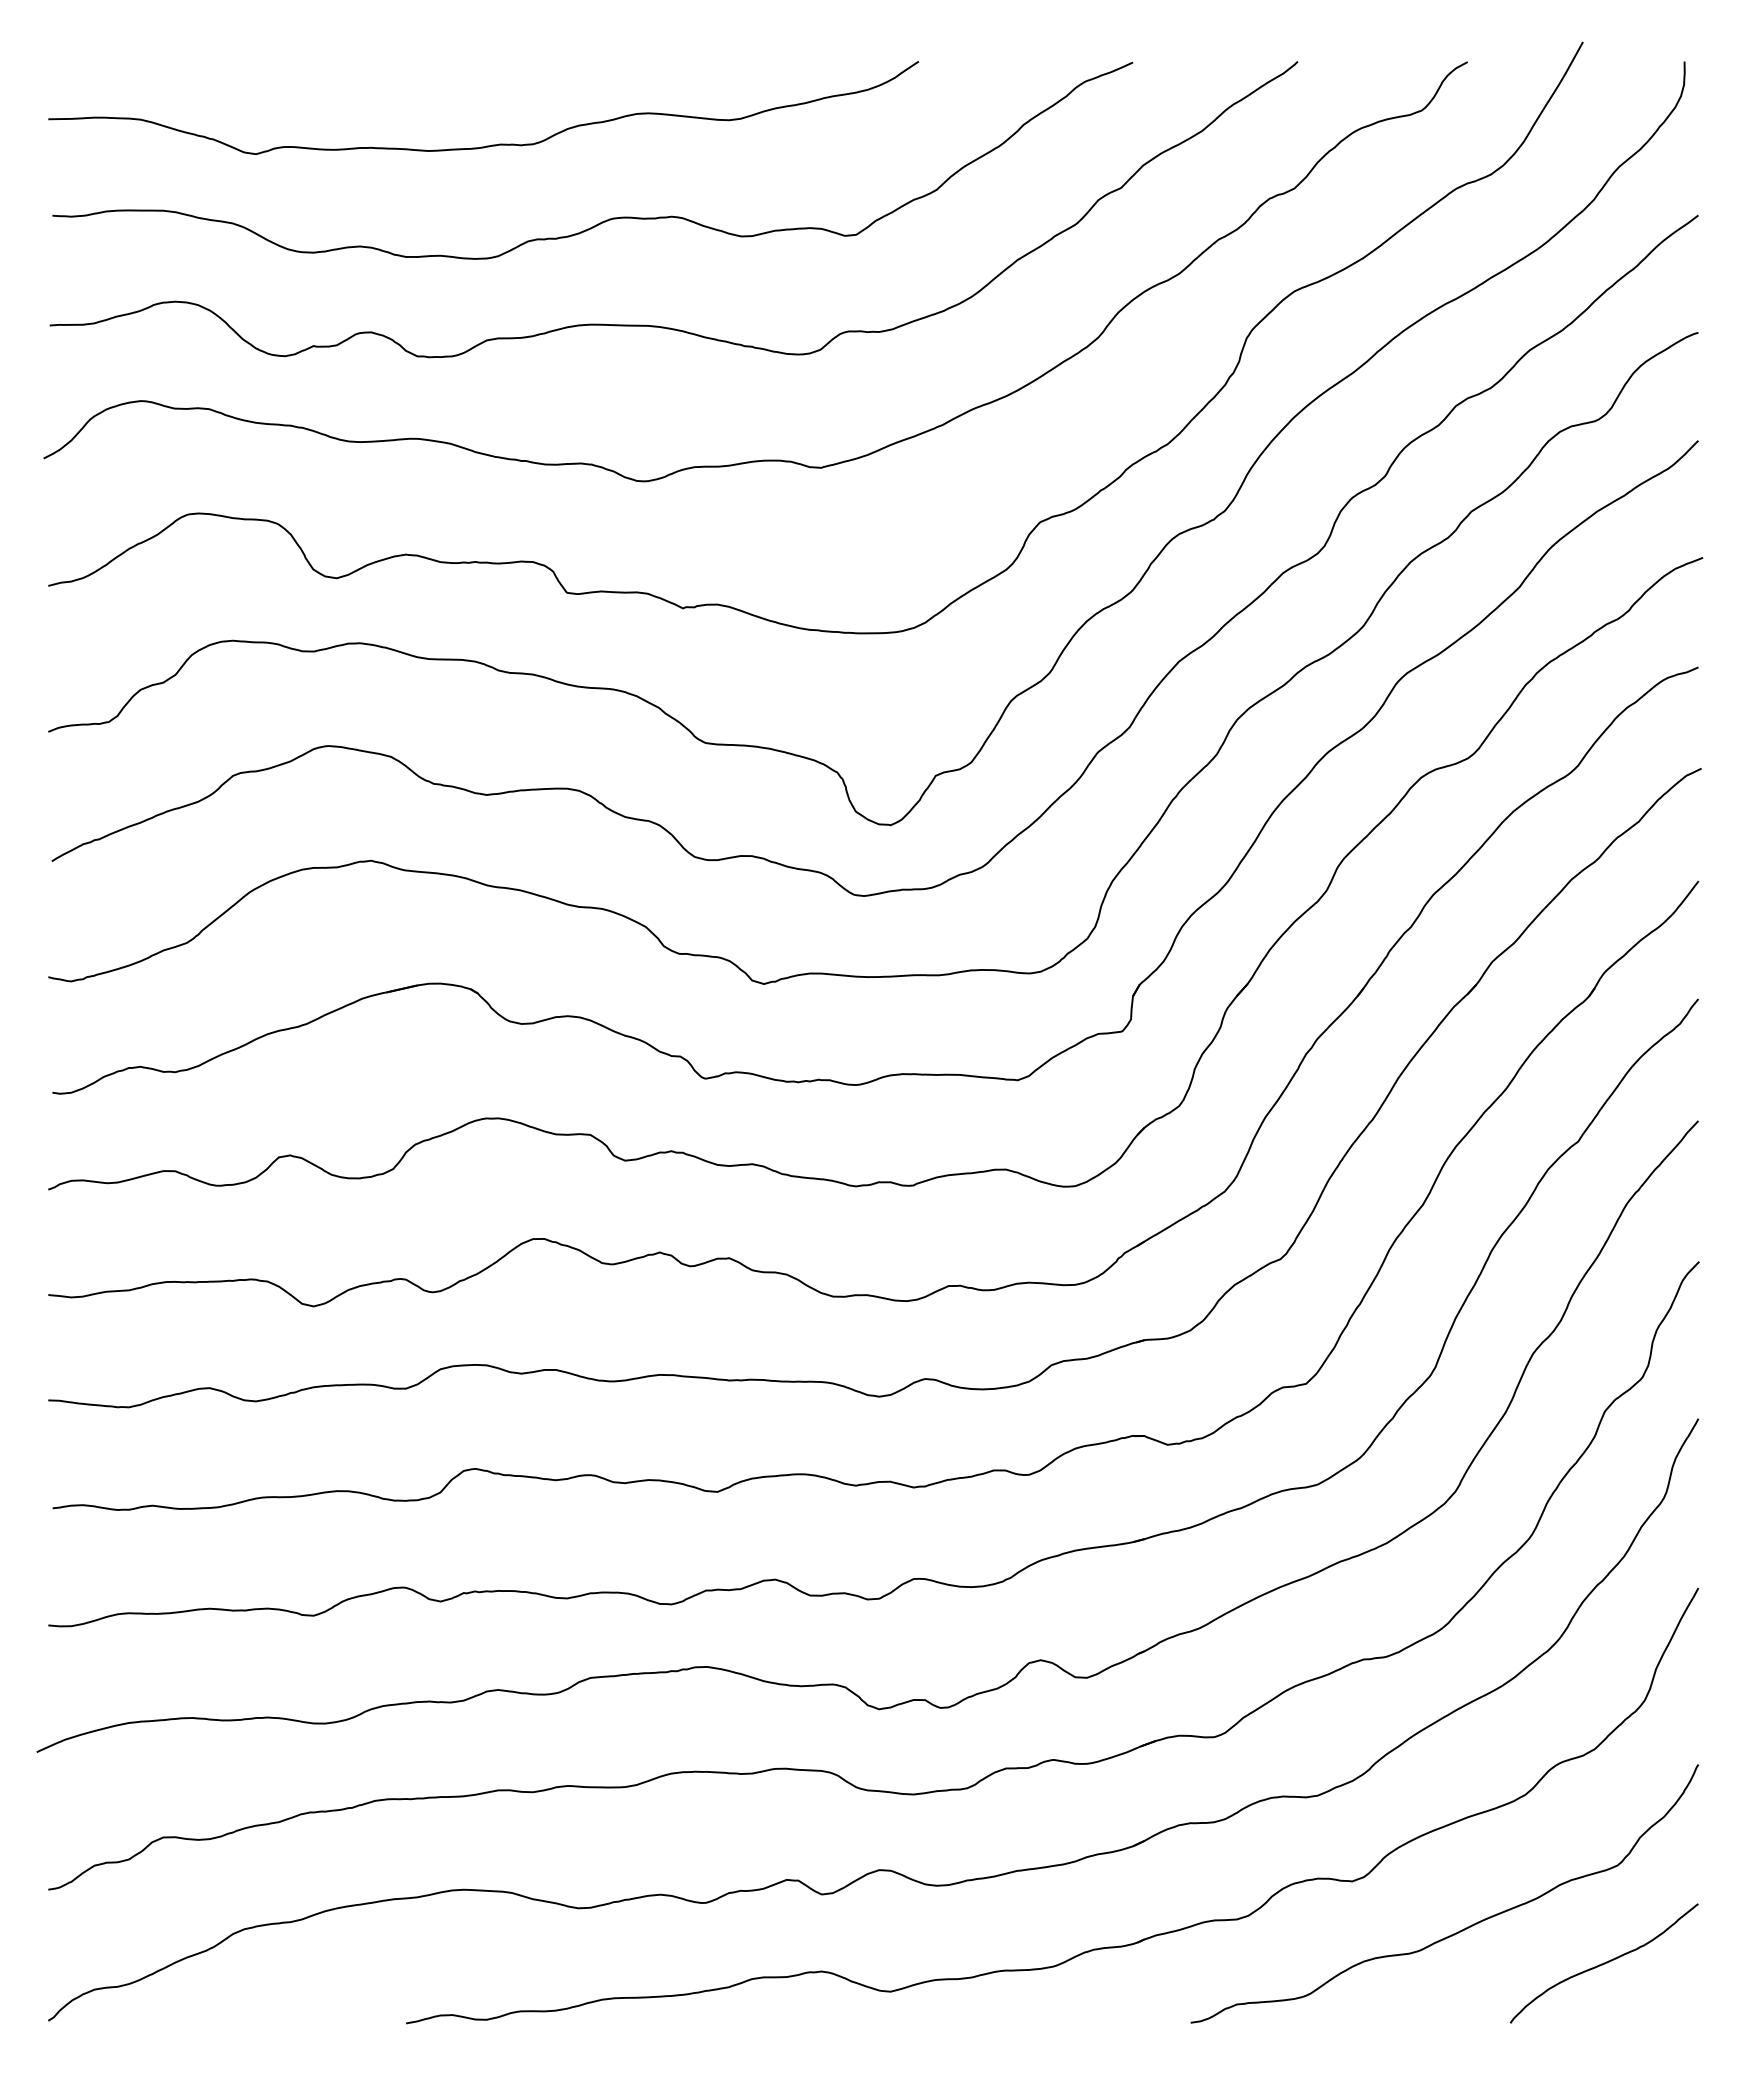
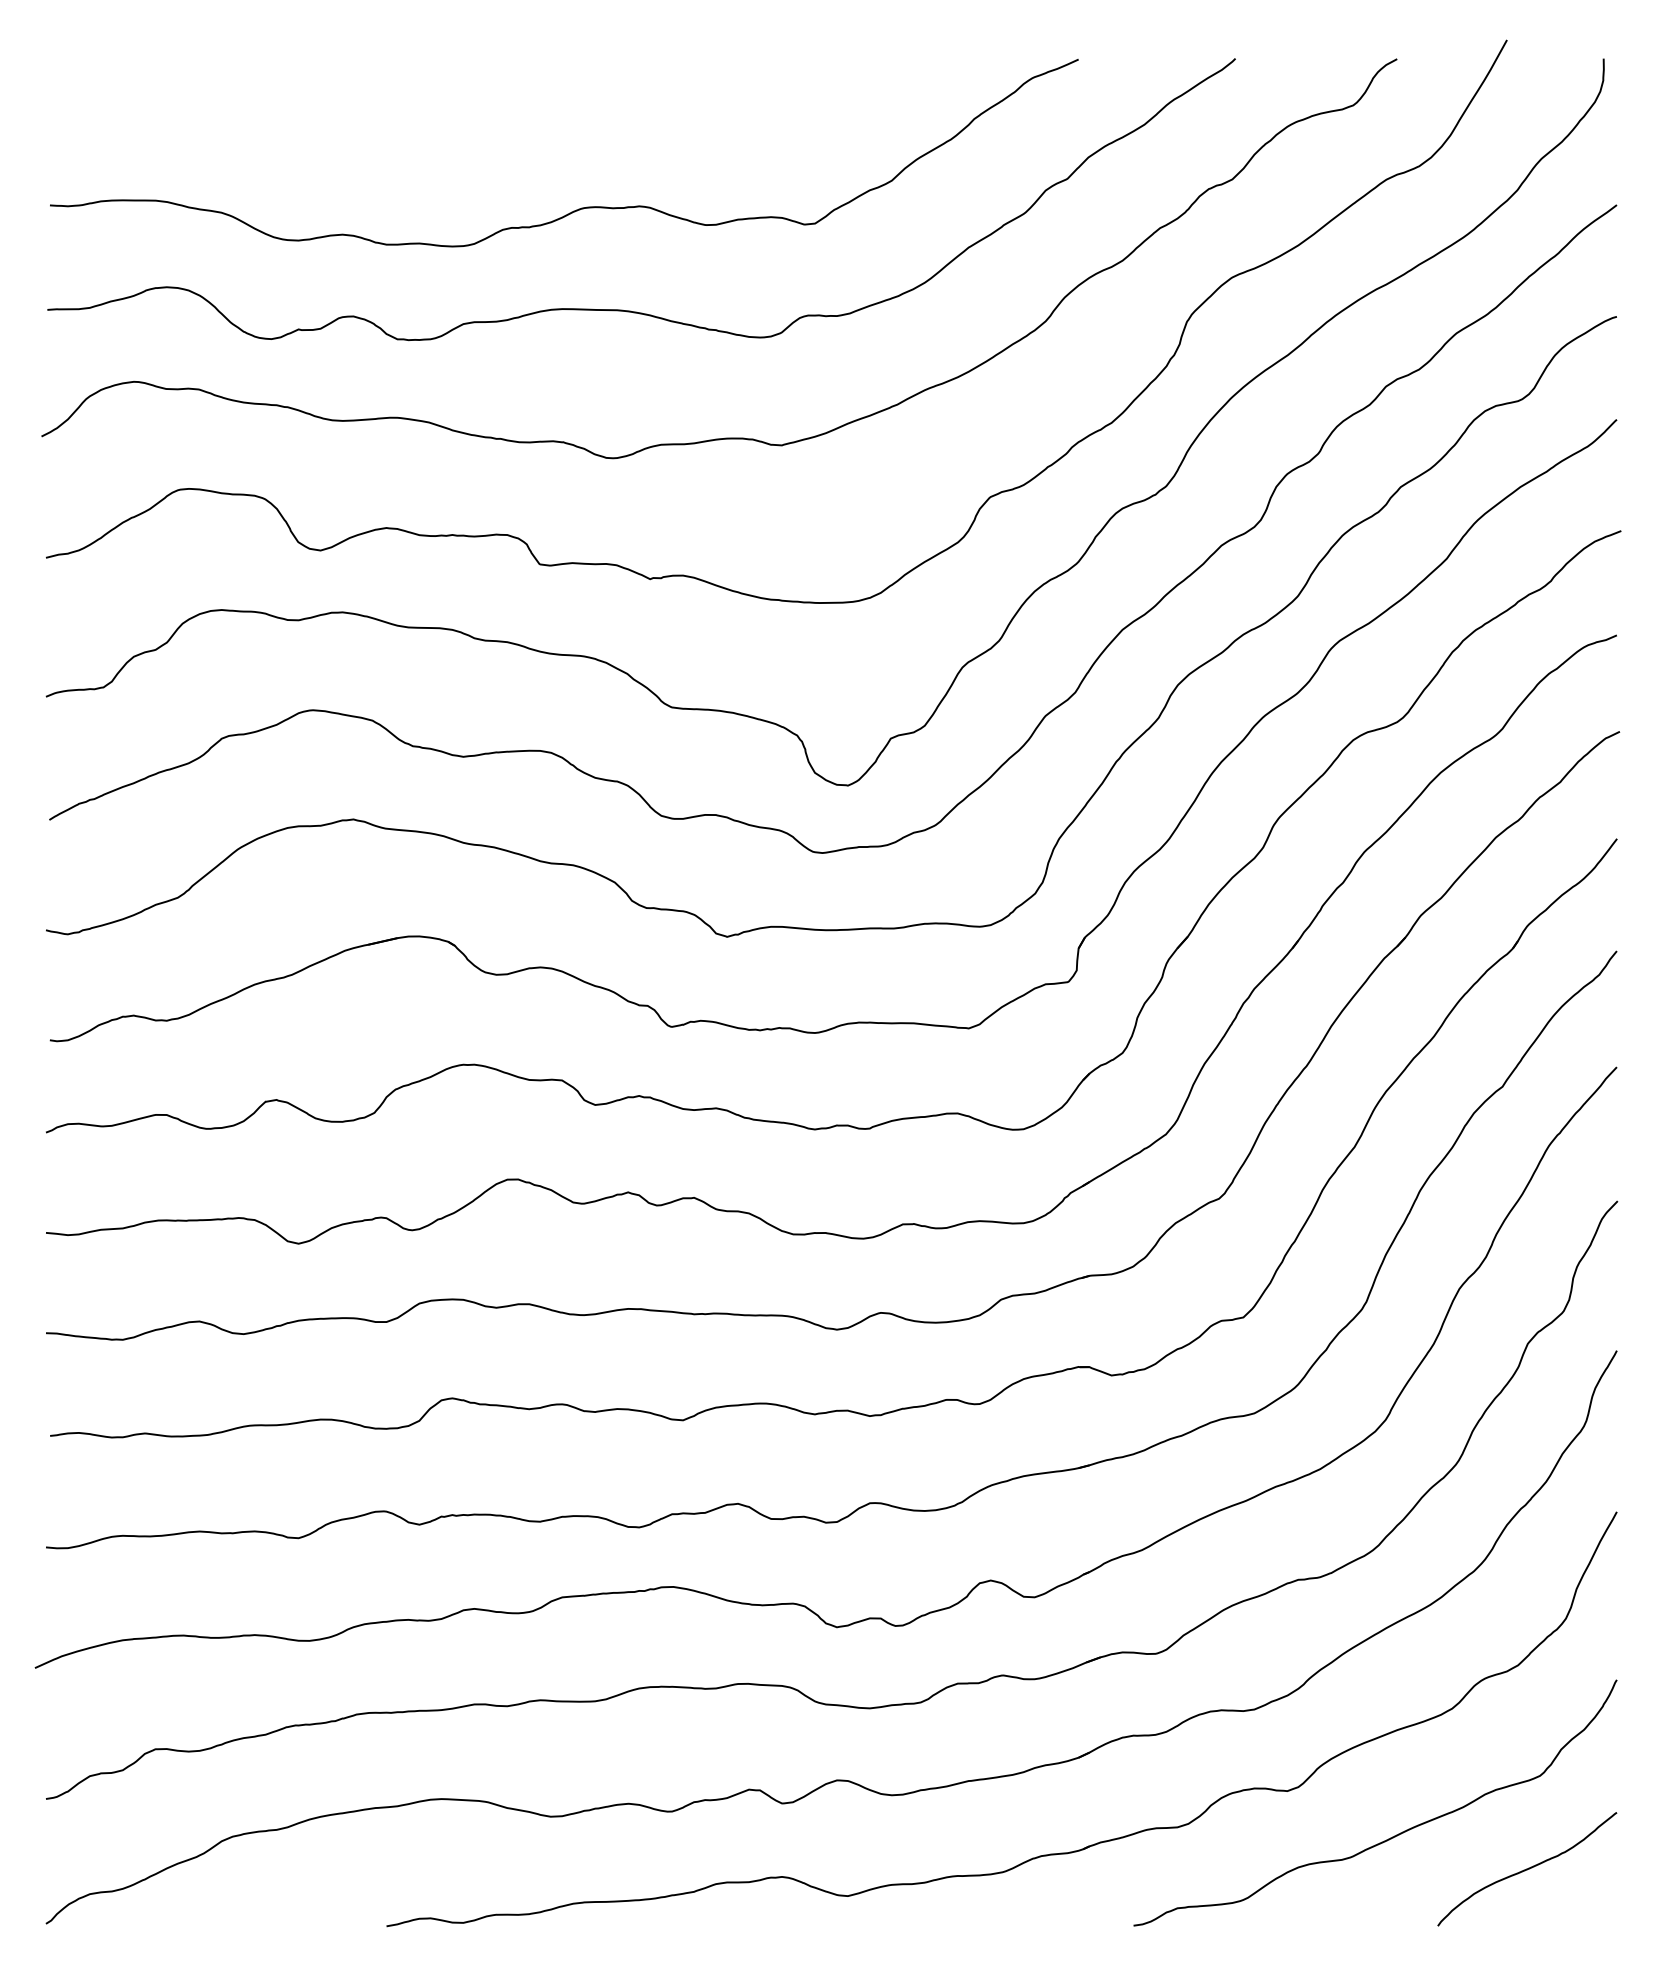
curve: (492, 144) -> (468, 137), removed

